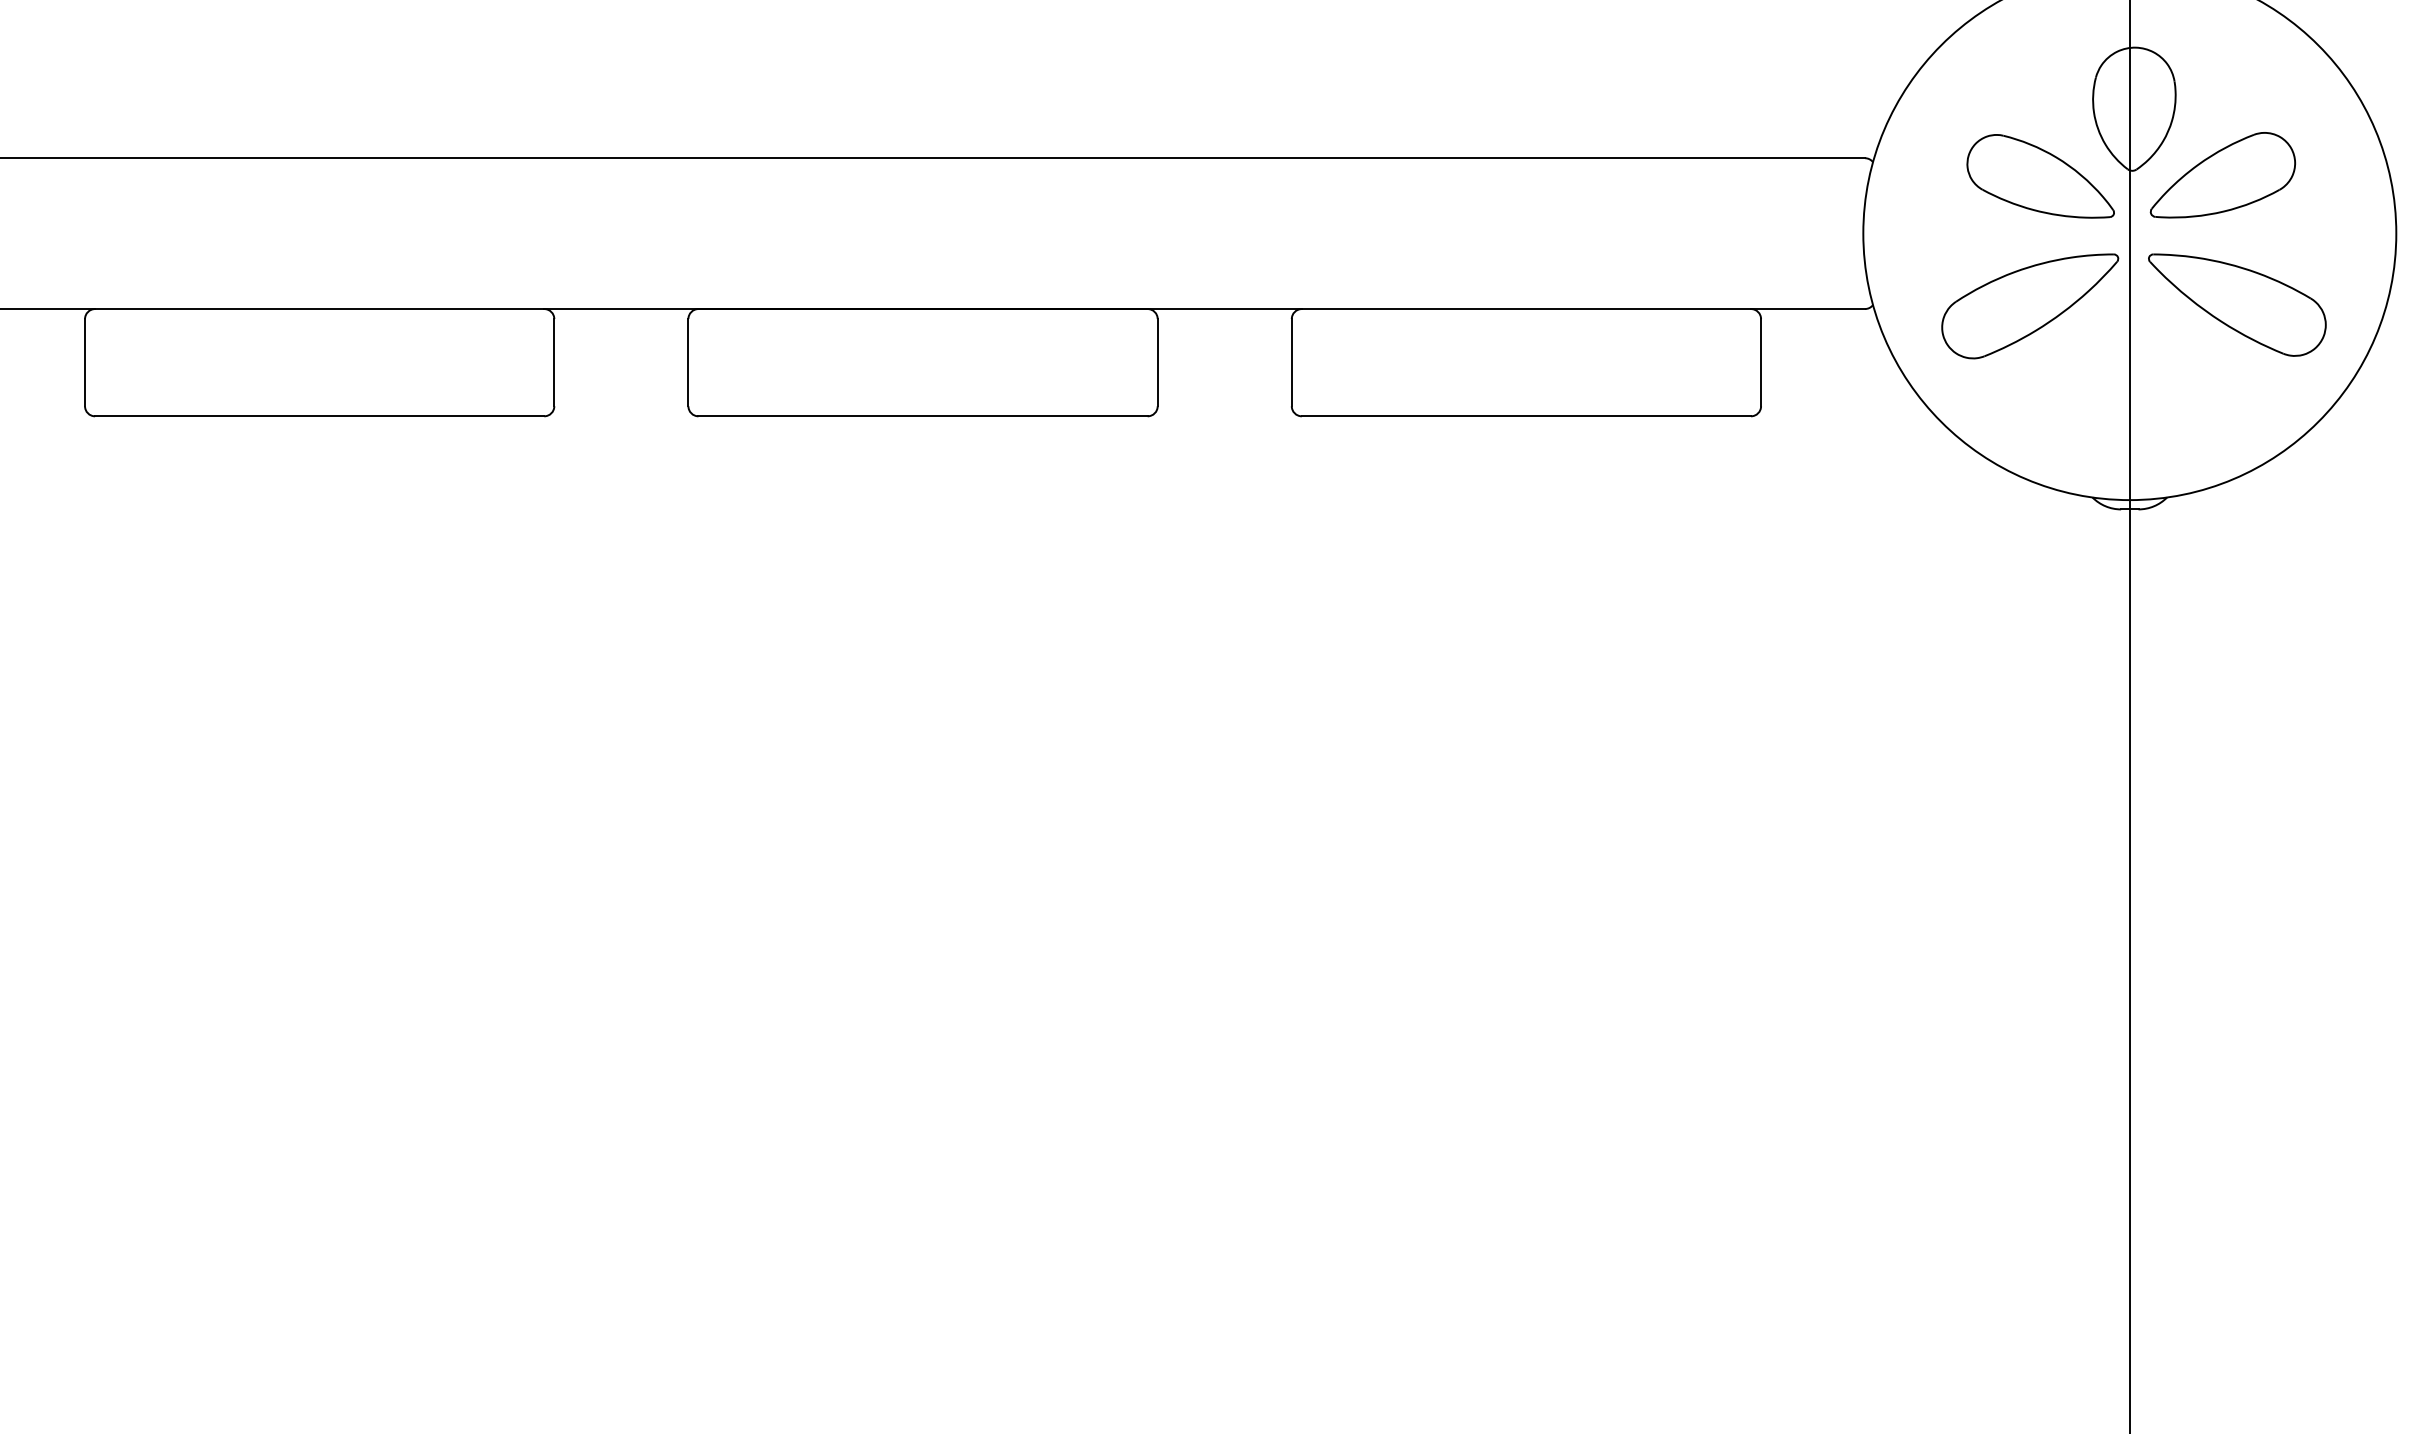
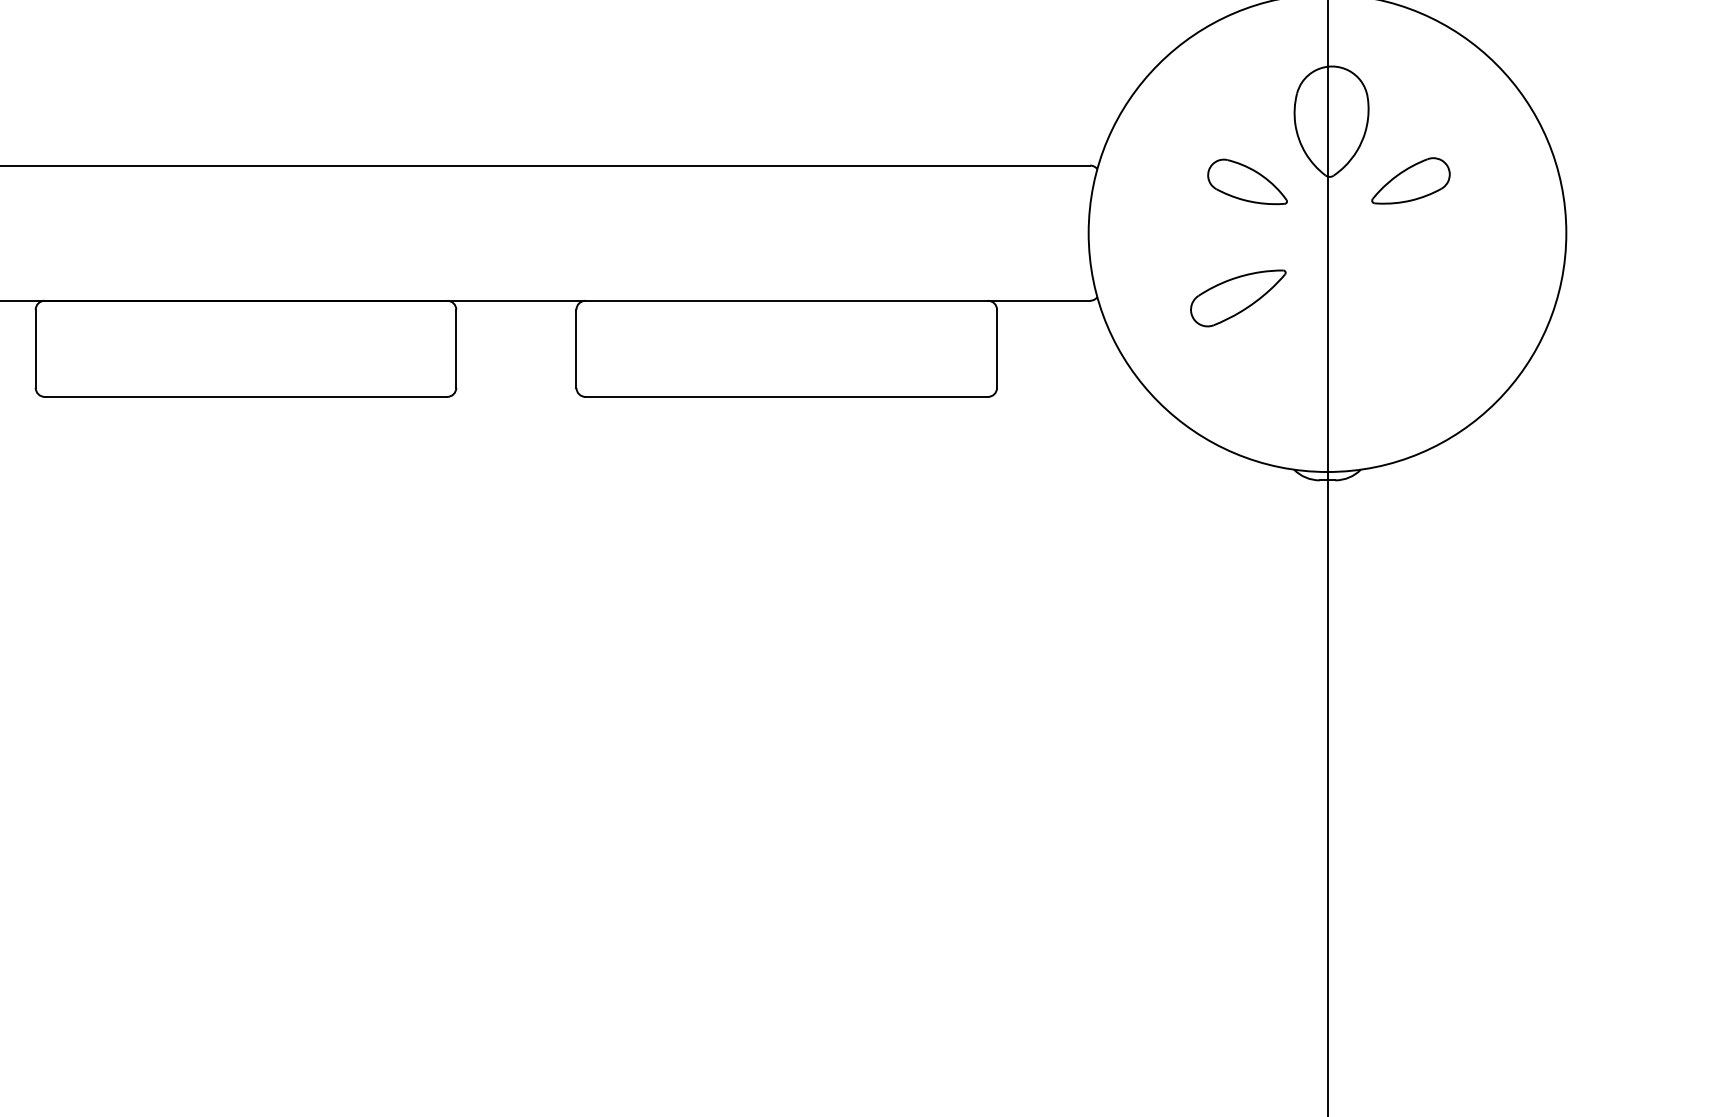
part: (2222, 175) -> (1410, 181), size x0.6
part: (2040, 176) -> (1247, 181), size x0.6
part: (2237, 304) -> (1424, 296), removed
part: (2030, 306) -> (1238, 298), size x0.6

